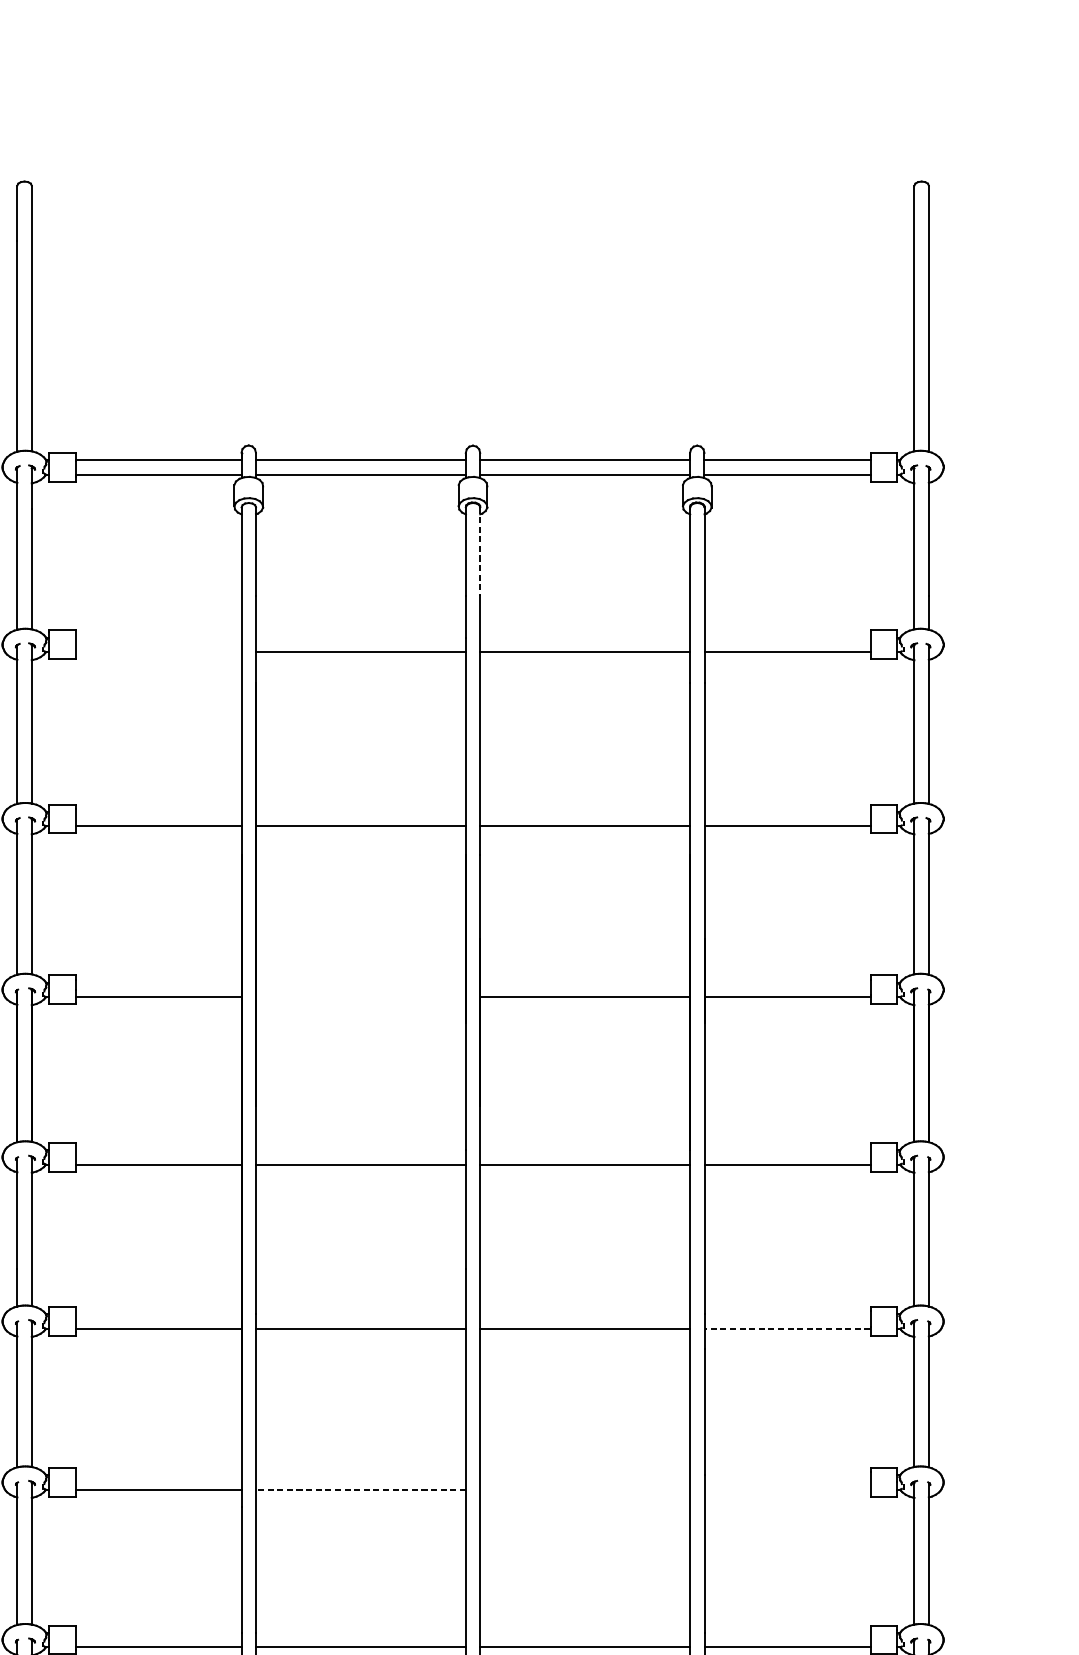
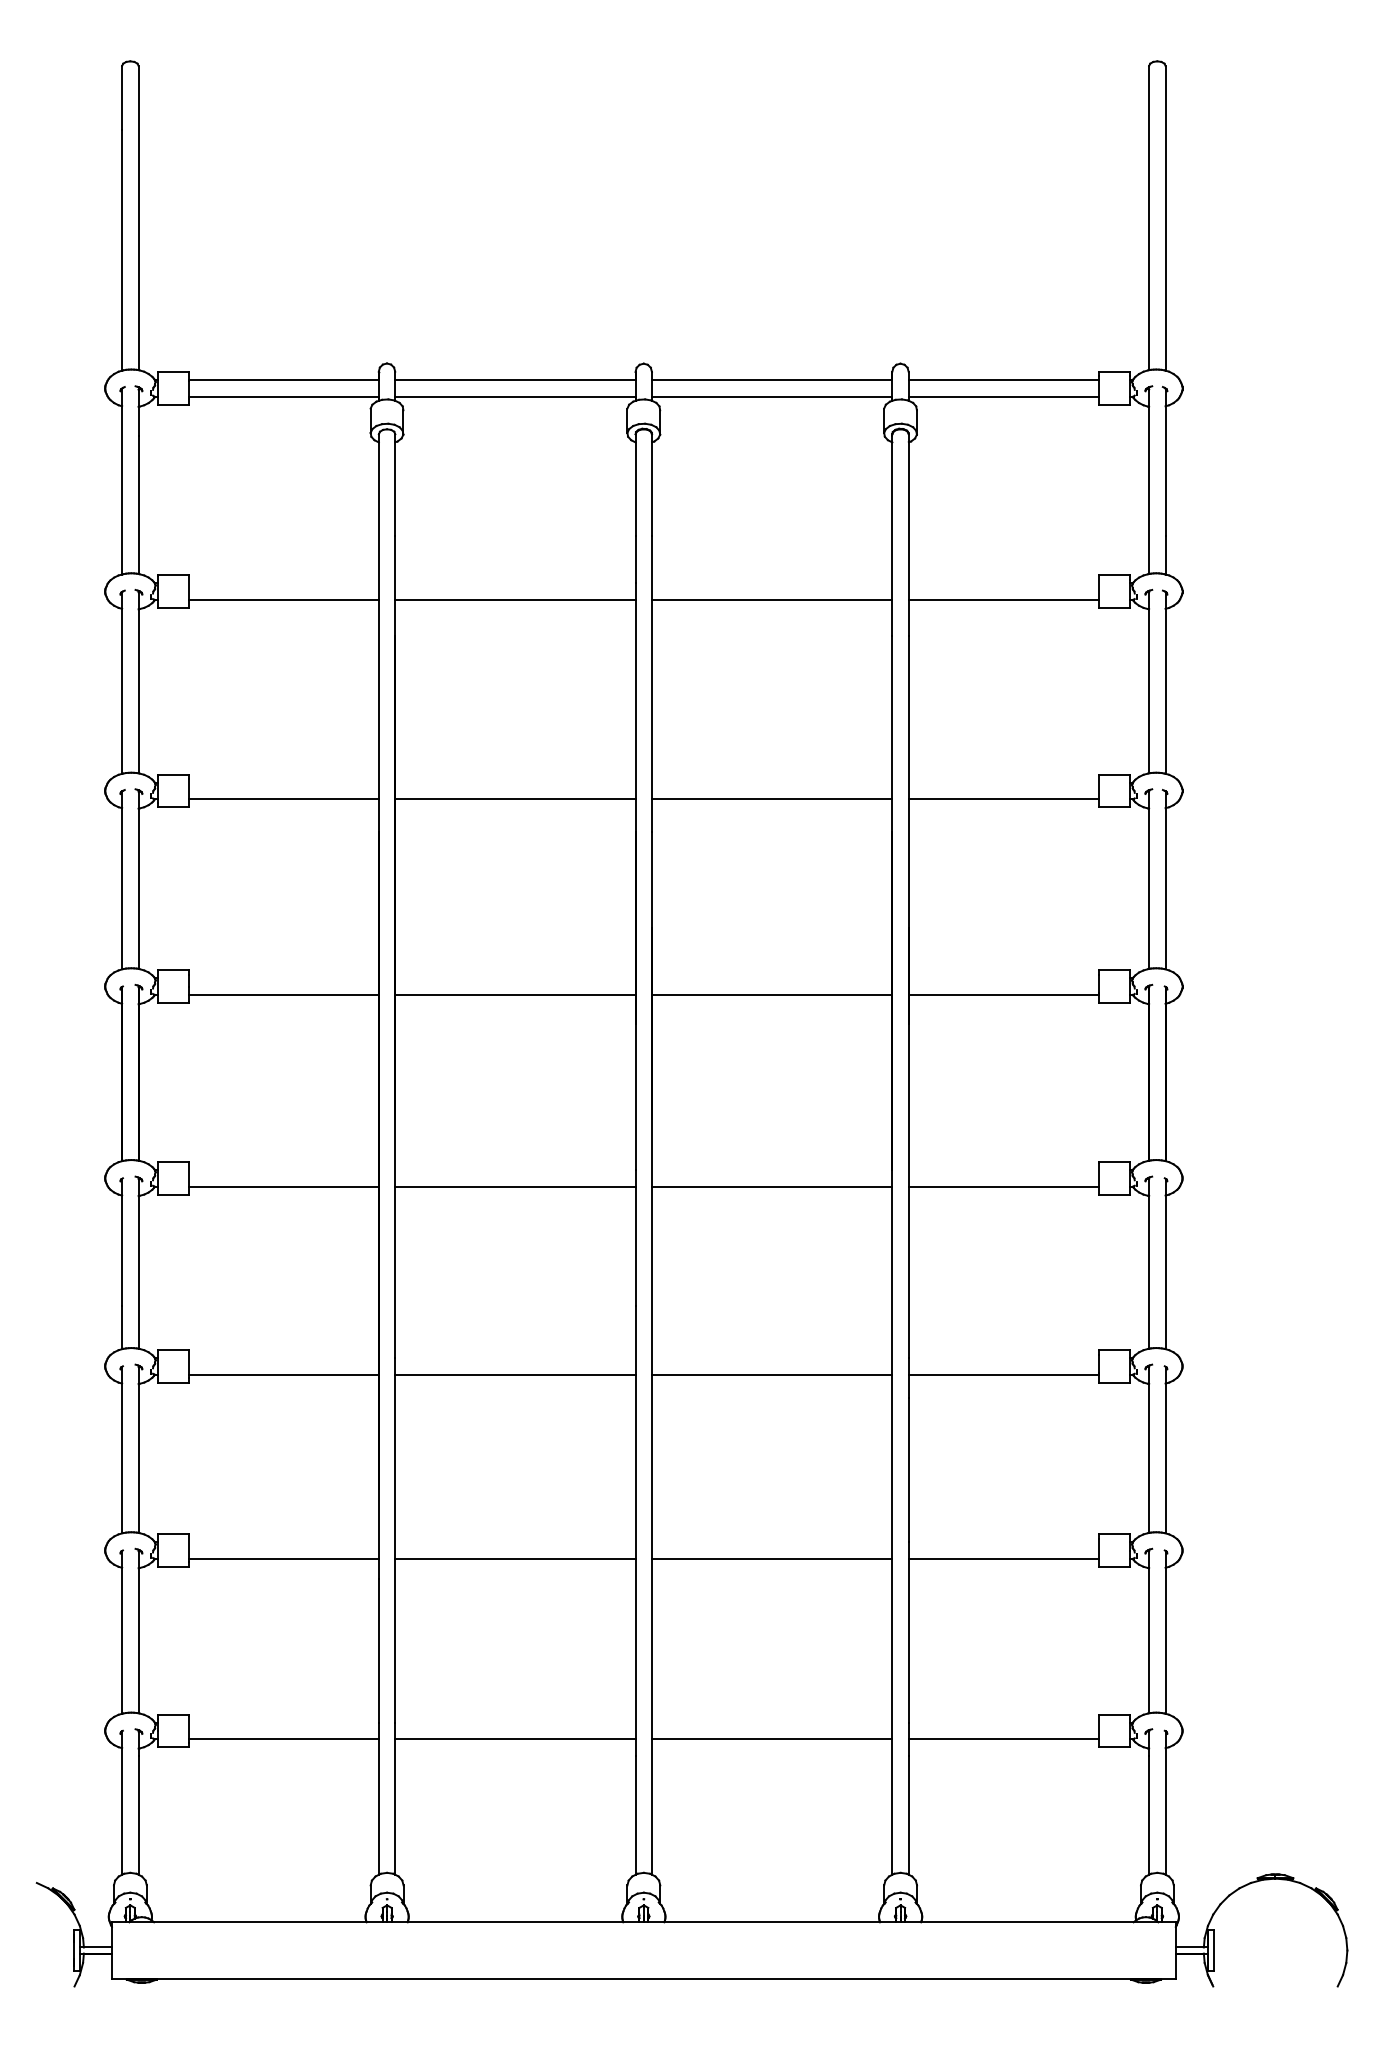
line: (480, 552) -> (652, 485), dashed -> solid
line: (158, 651) -> (283, 599), added
line: (360, 996) -> (515, 994), added
line: (787, 1328) -> (1003, 1374), dashed -> solid
line: (360, 1489) -> (515, 1558), dashed -> solid
line: (585, 1489) -> (772, 1558), added
line: (787, 1489) -> (1003, 1558), added

